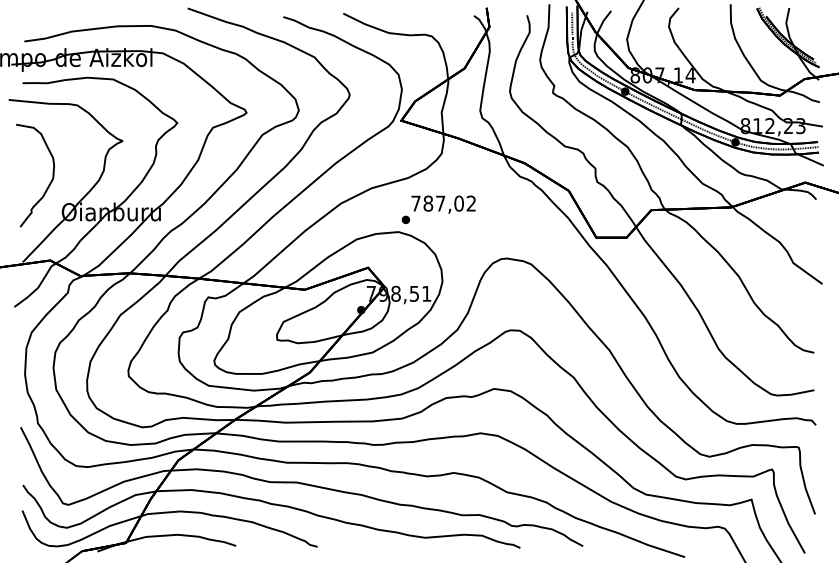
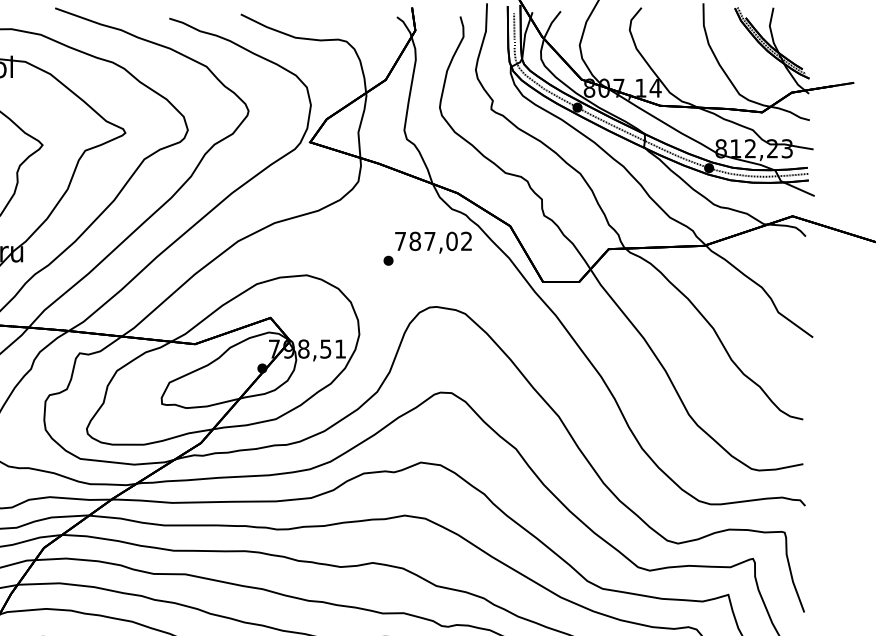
text: (438, 209) -> (427, 248), moved

